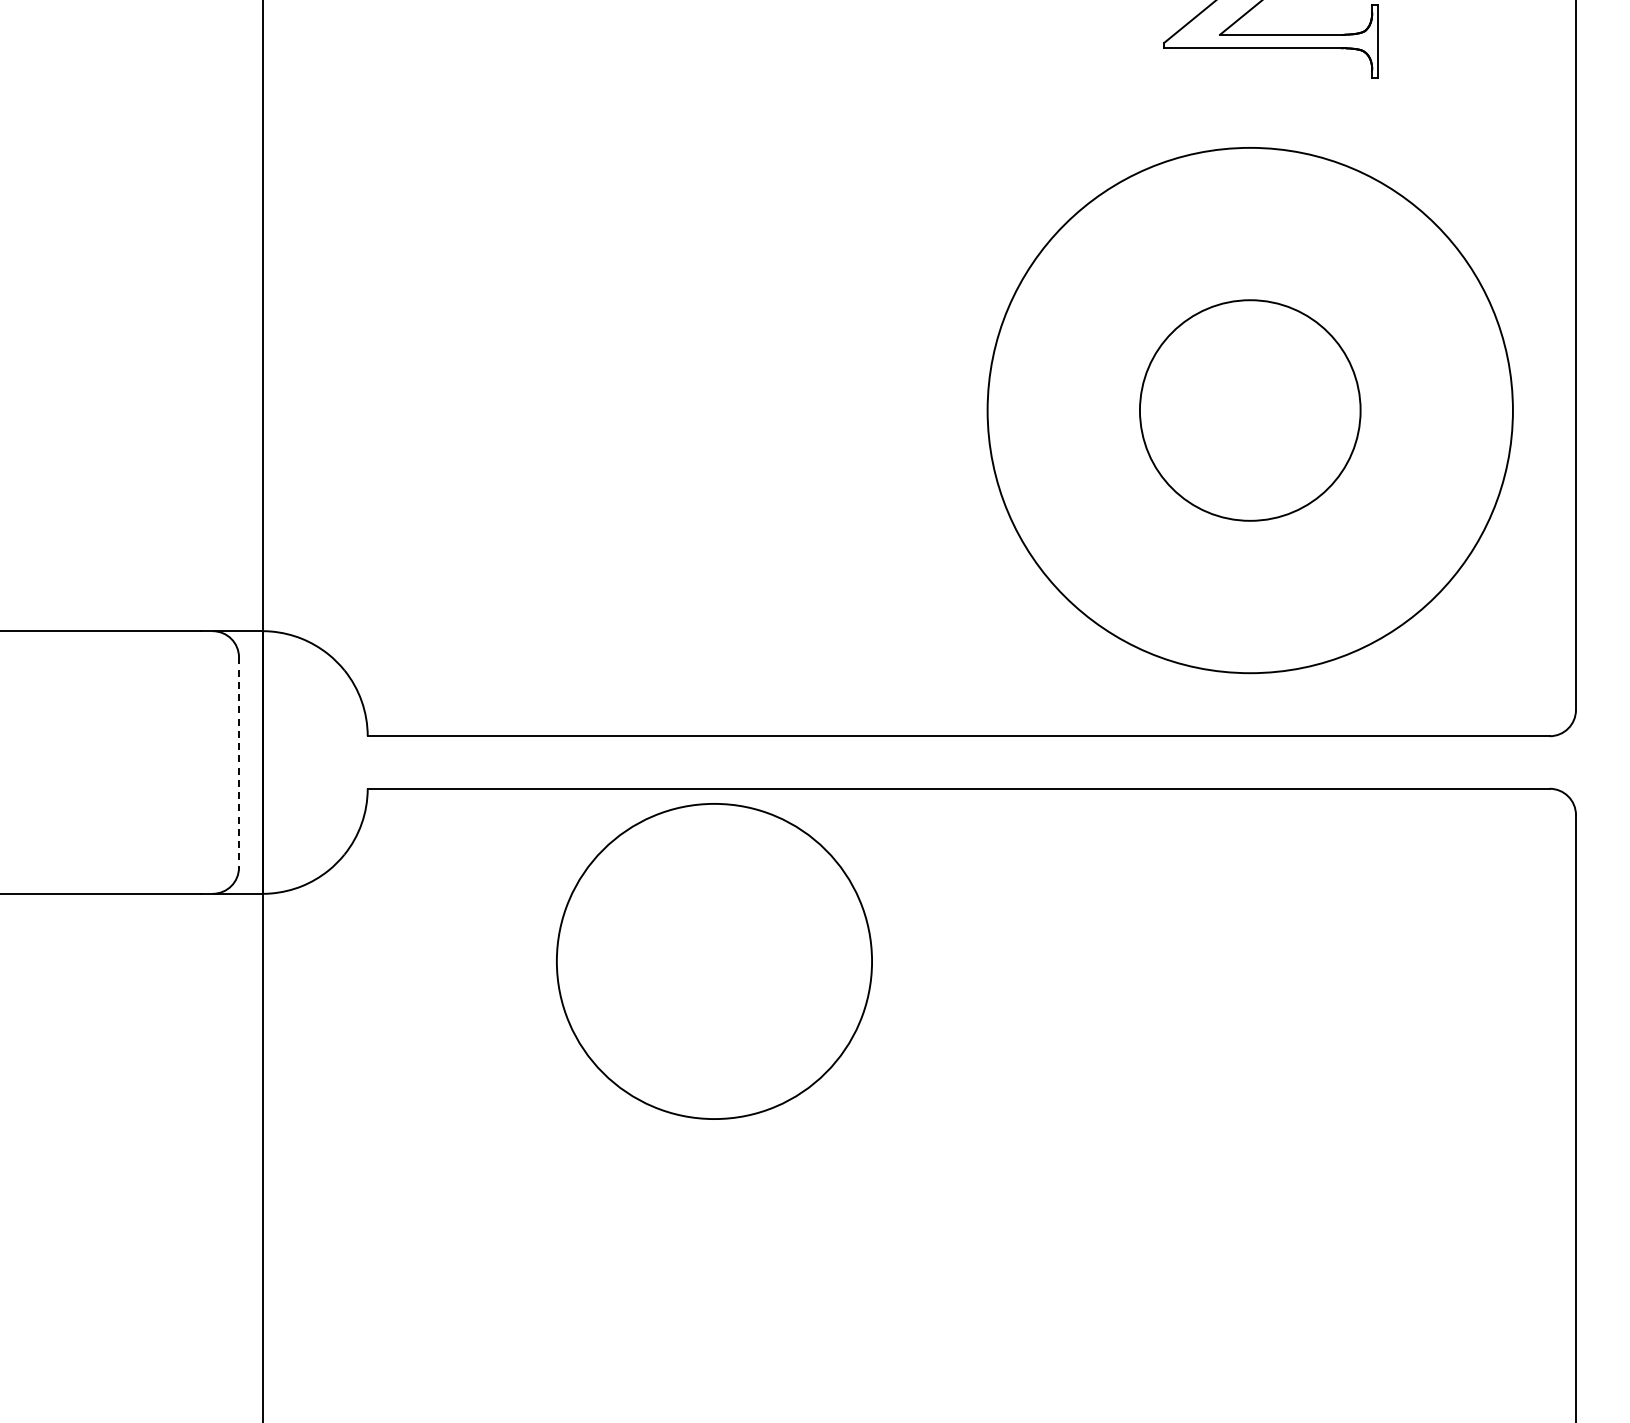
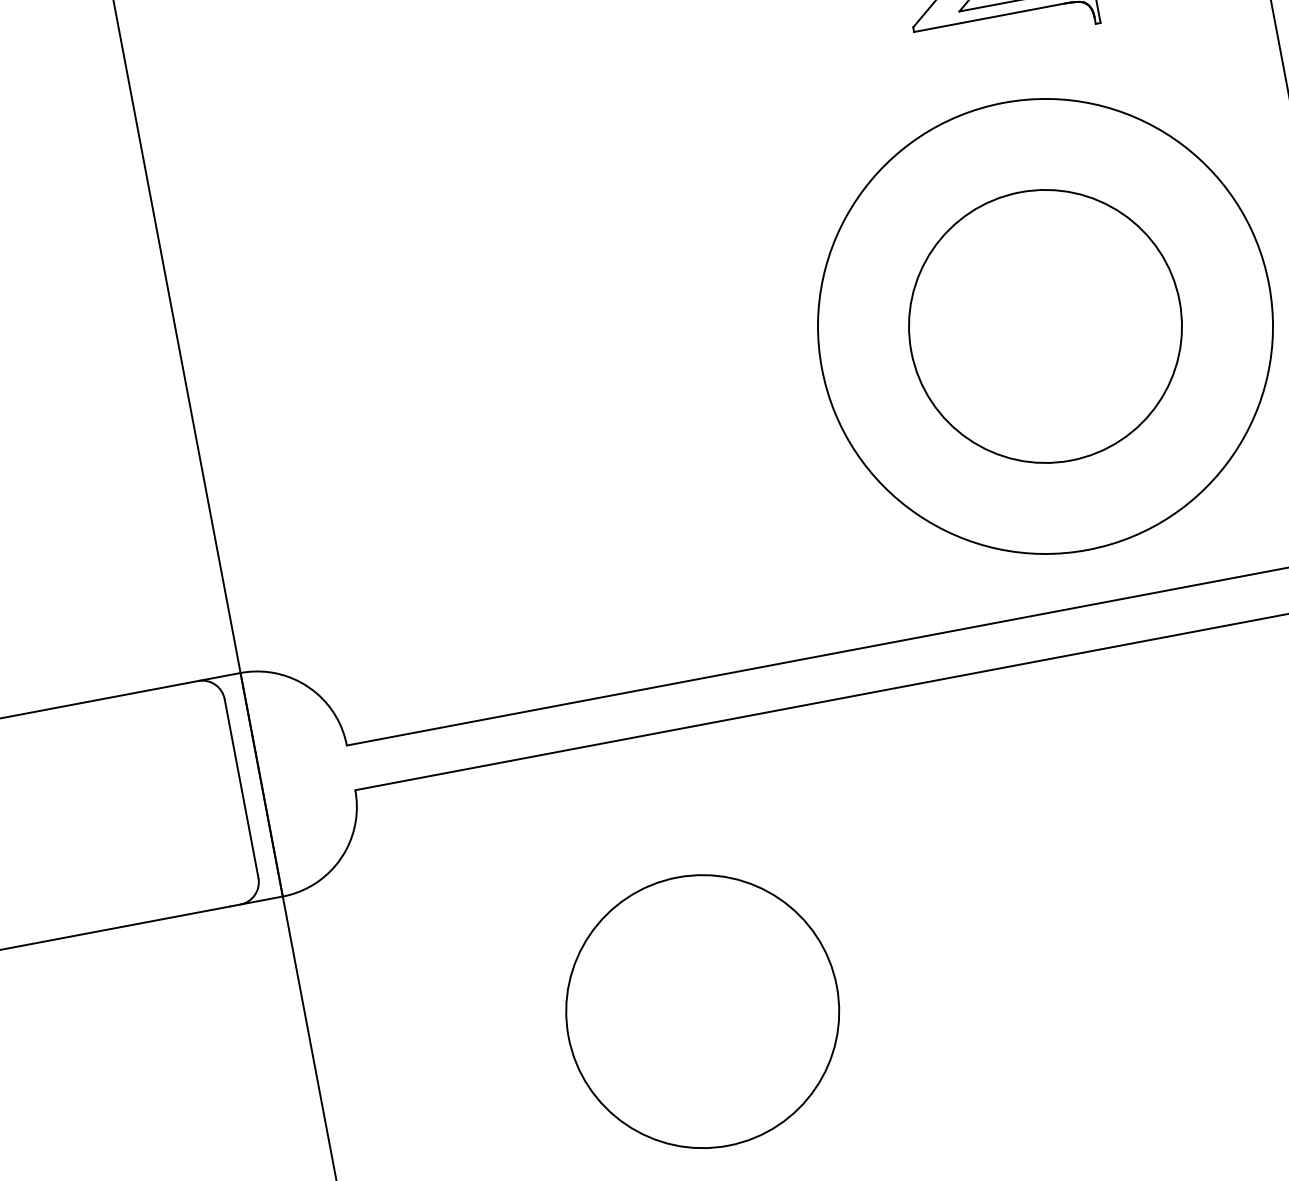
circle: (1249, 410) -> (1044, 326), size x1.43
line: (239, 763) -> (242, 789), dashed -> solid
circle: (714, 961) -> (702, 1011), moved

